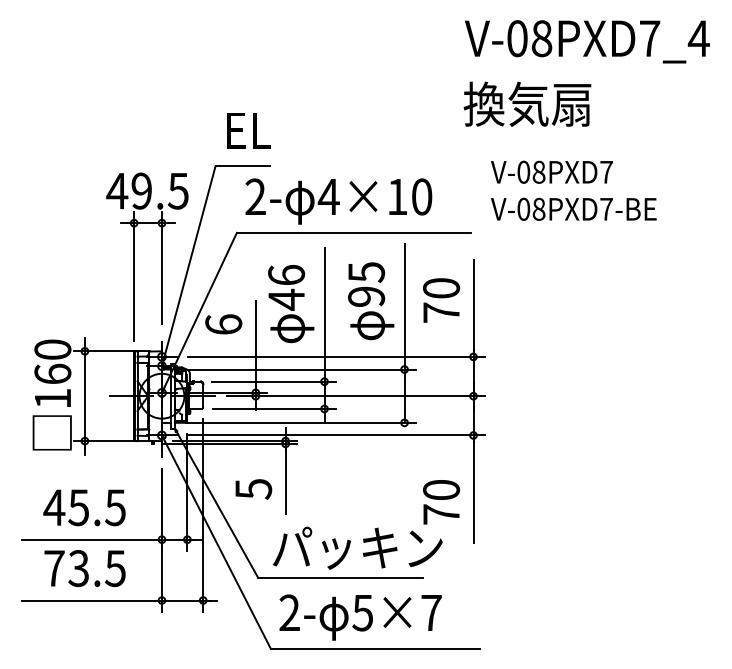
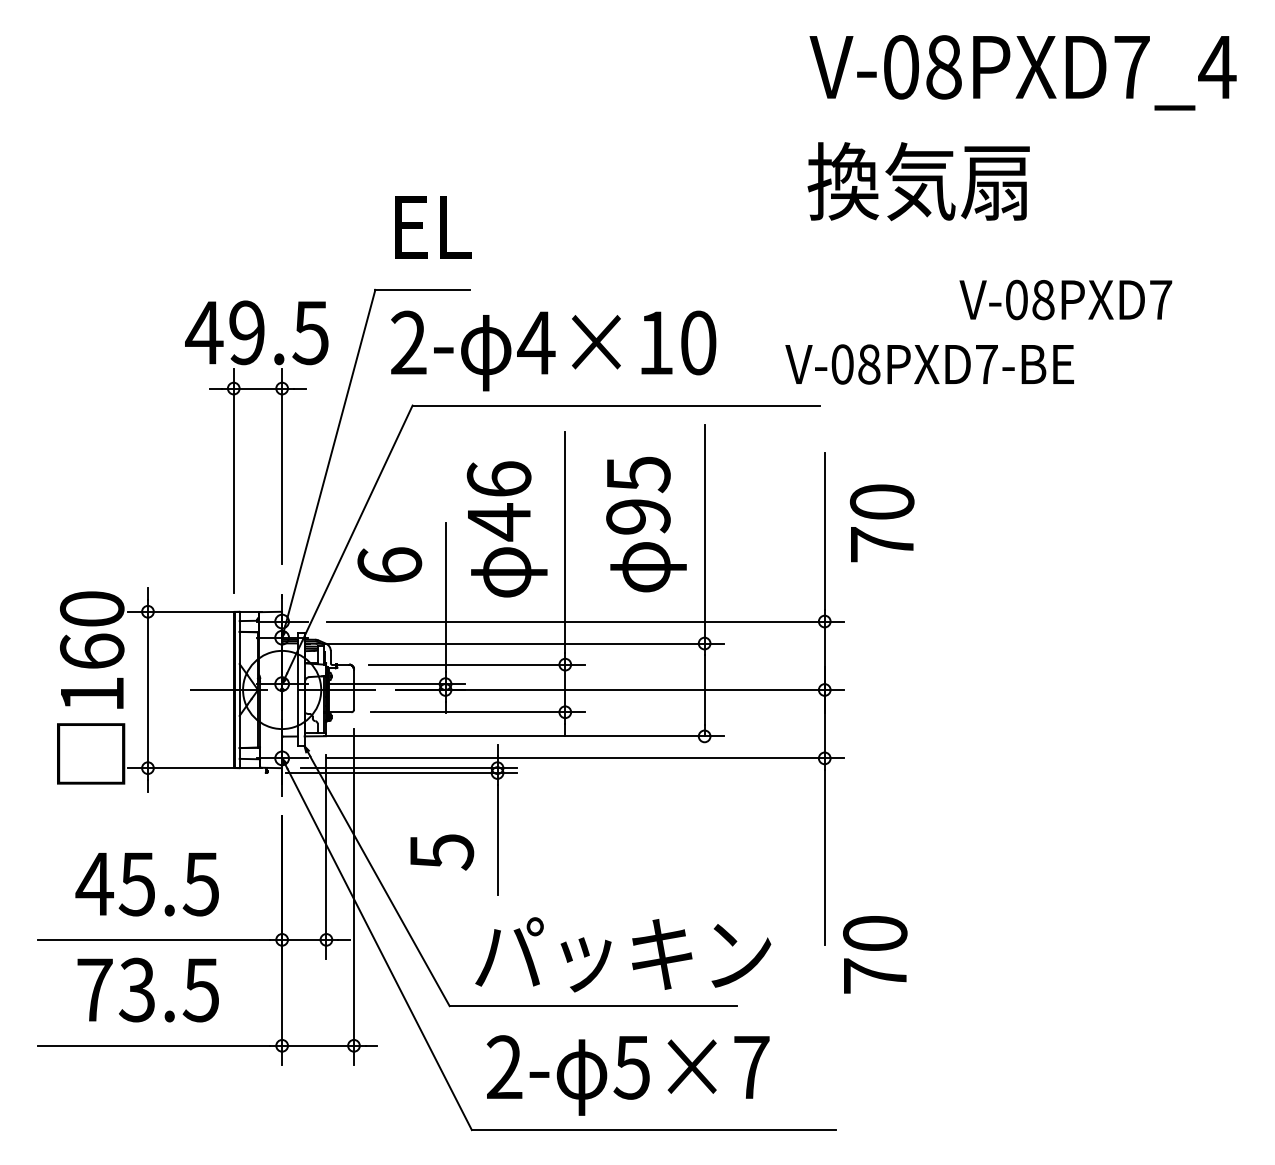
text: (551, 171) -> (1065, 298), moved
text: (338, 201) -> (553, 350), moved
text: (573, 208) -> (929, 363), moved
text: (441, 300) -> (882, 523), moved
text: (441, 502) -> (875, 955), moved

